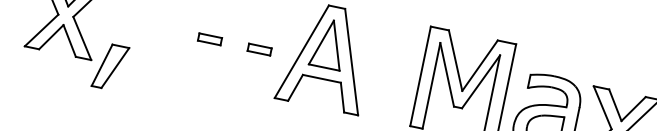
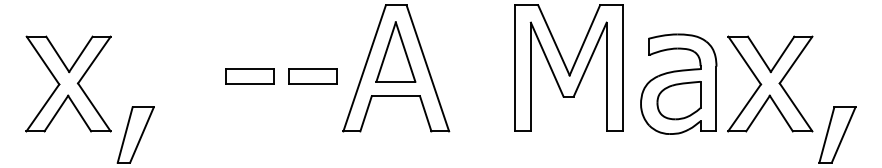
part: (209, 39) -> (249, 76), size x1.67
part: (259, 49) -> (312, 76), size x1.67

